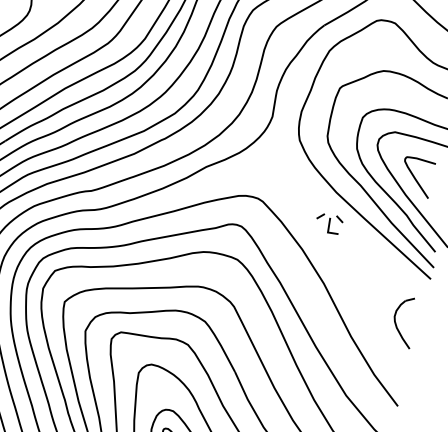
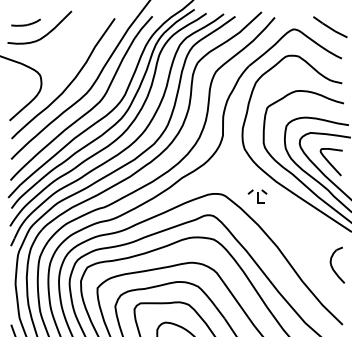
part: (329, 223) -> (257, 196), moved

